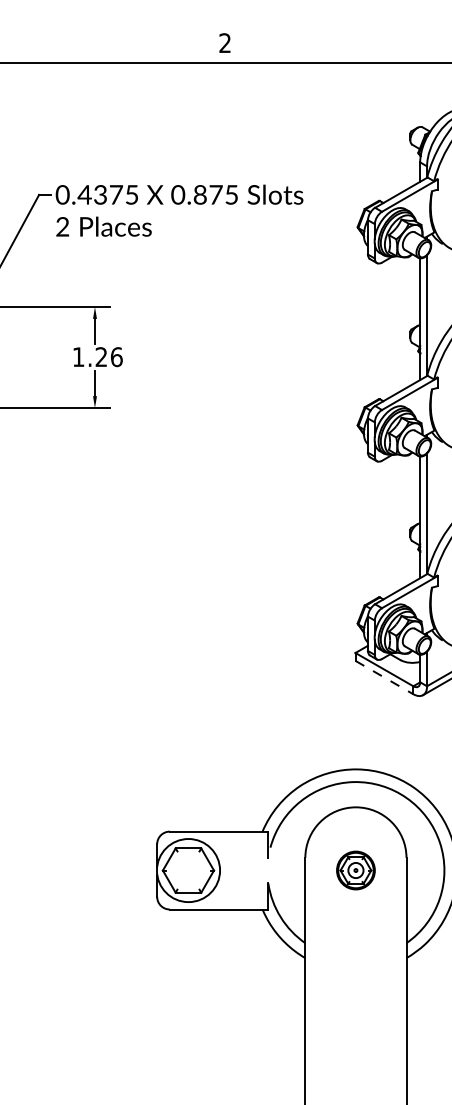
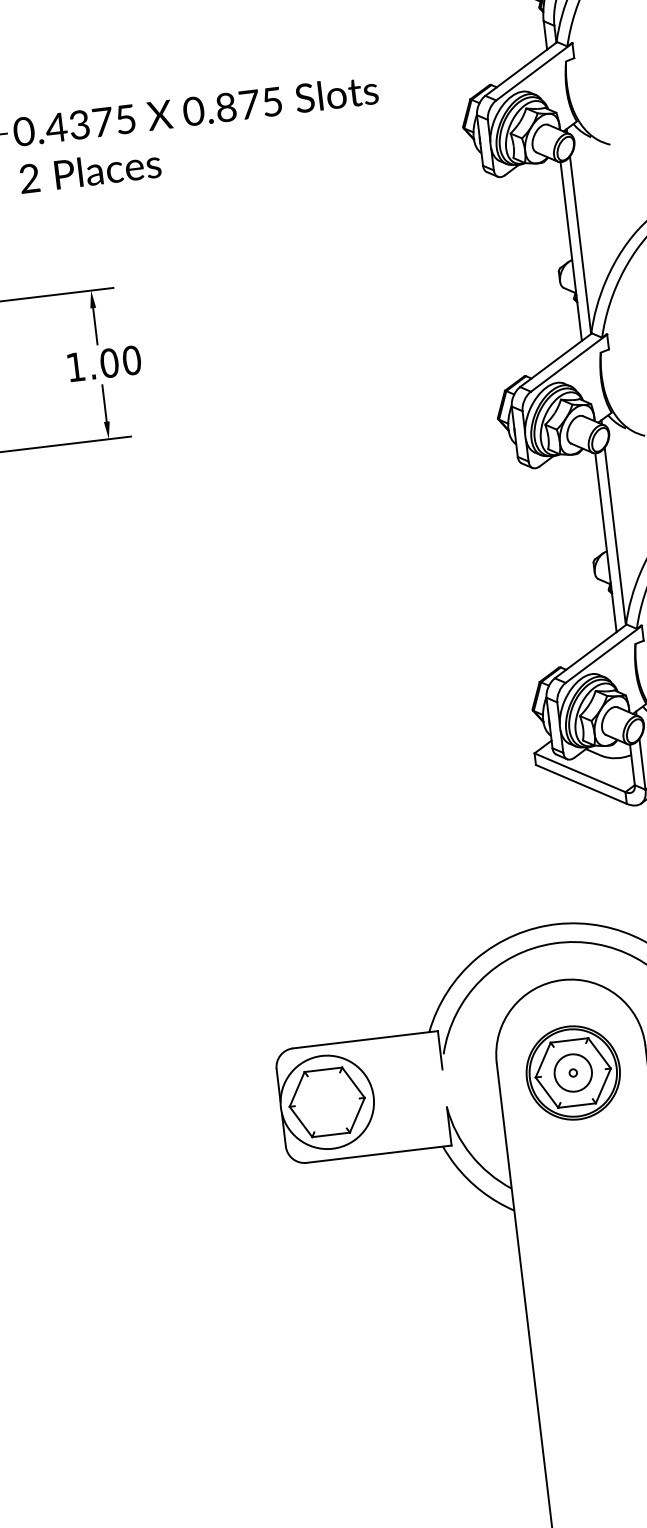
text: (108, 357) -> (119, 362), 1.26 -> 1.00
line: (384, 677) -> (581, 784), dashed -> solid
part: (355, 870) -> (572, 1073), size x1.67

